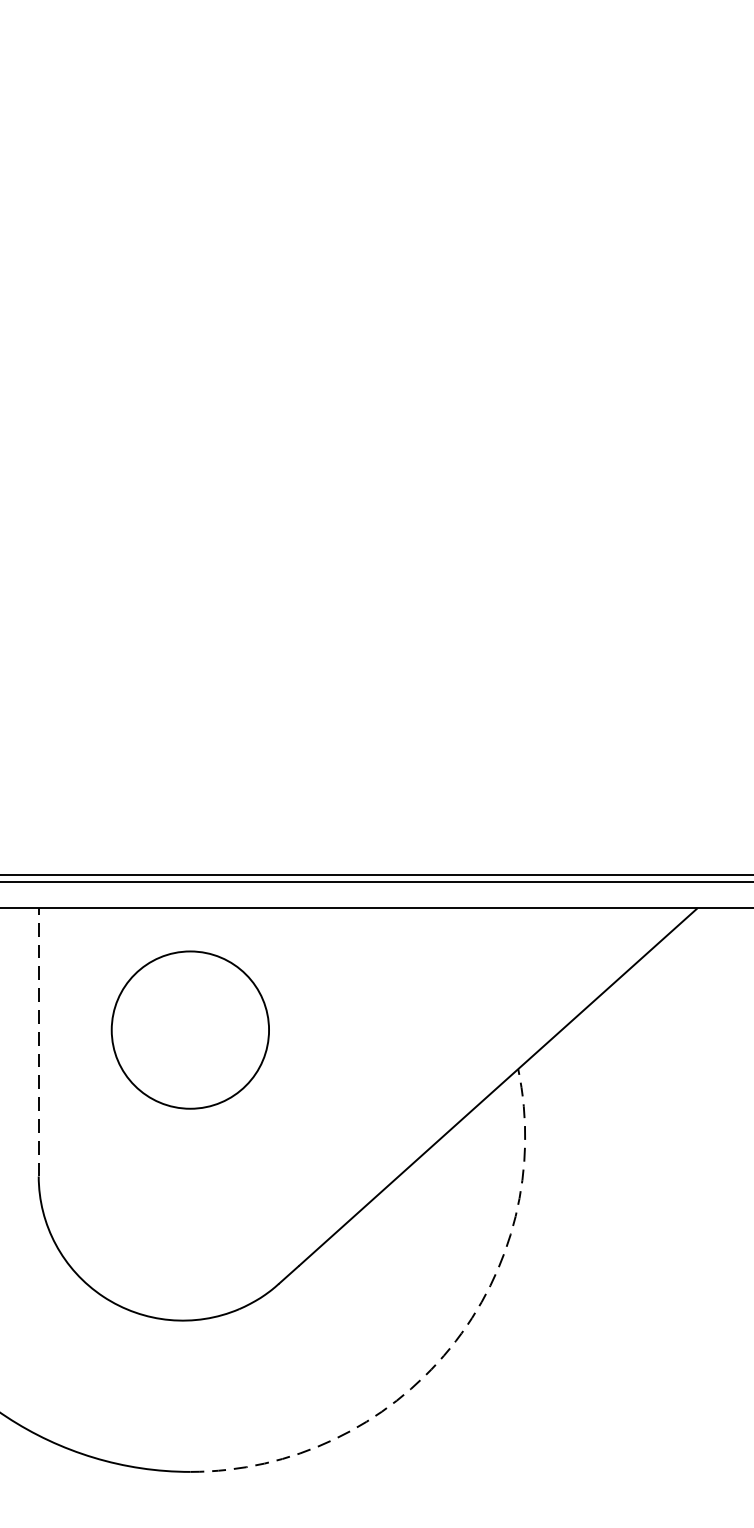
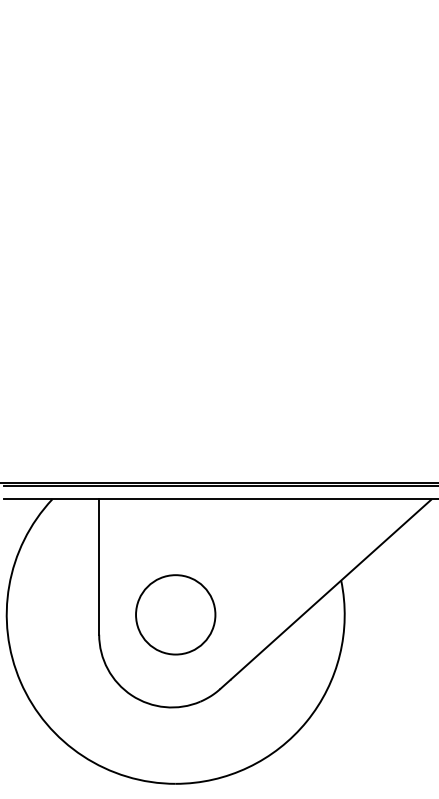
circle: (189, 1029) -> (175, 614), moved
line: (39, 1043) -> (99, 567), dashed -> solid
arc: (449, 1348) -> (306, 721), dashed -> solid

